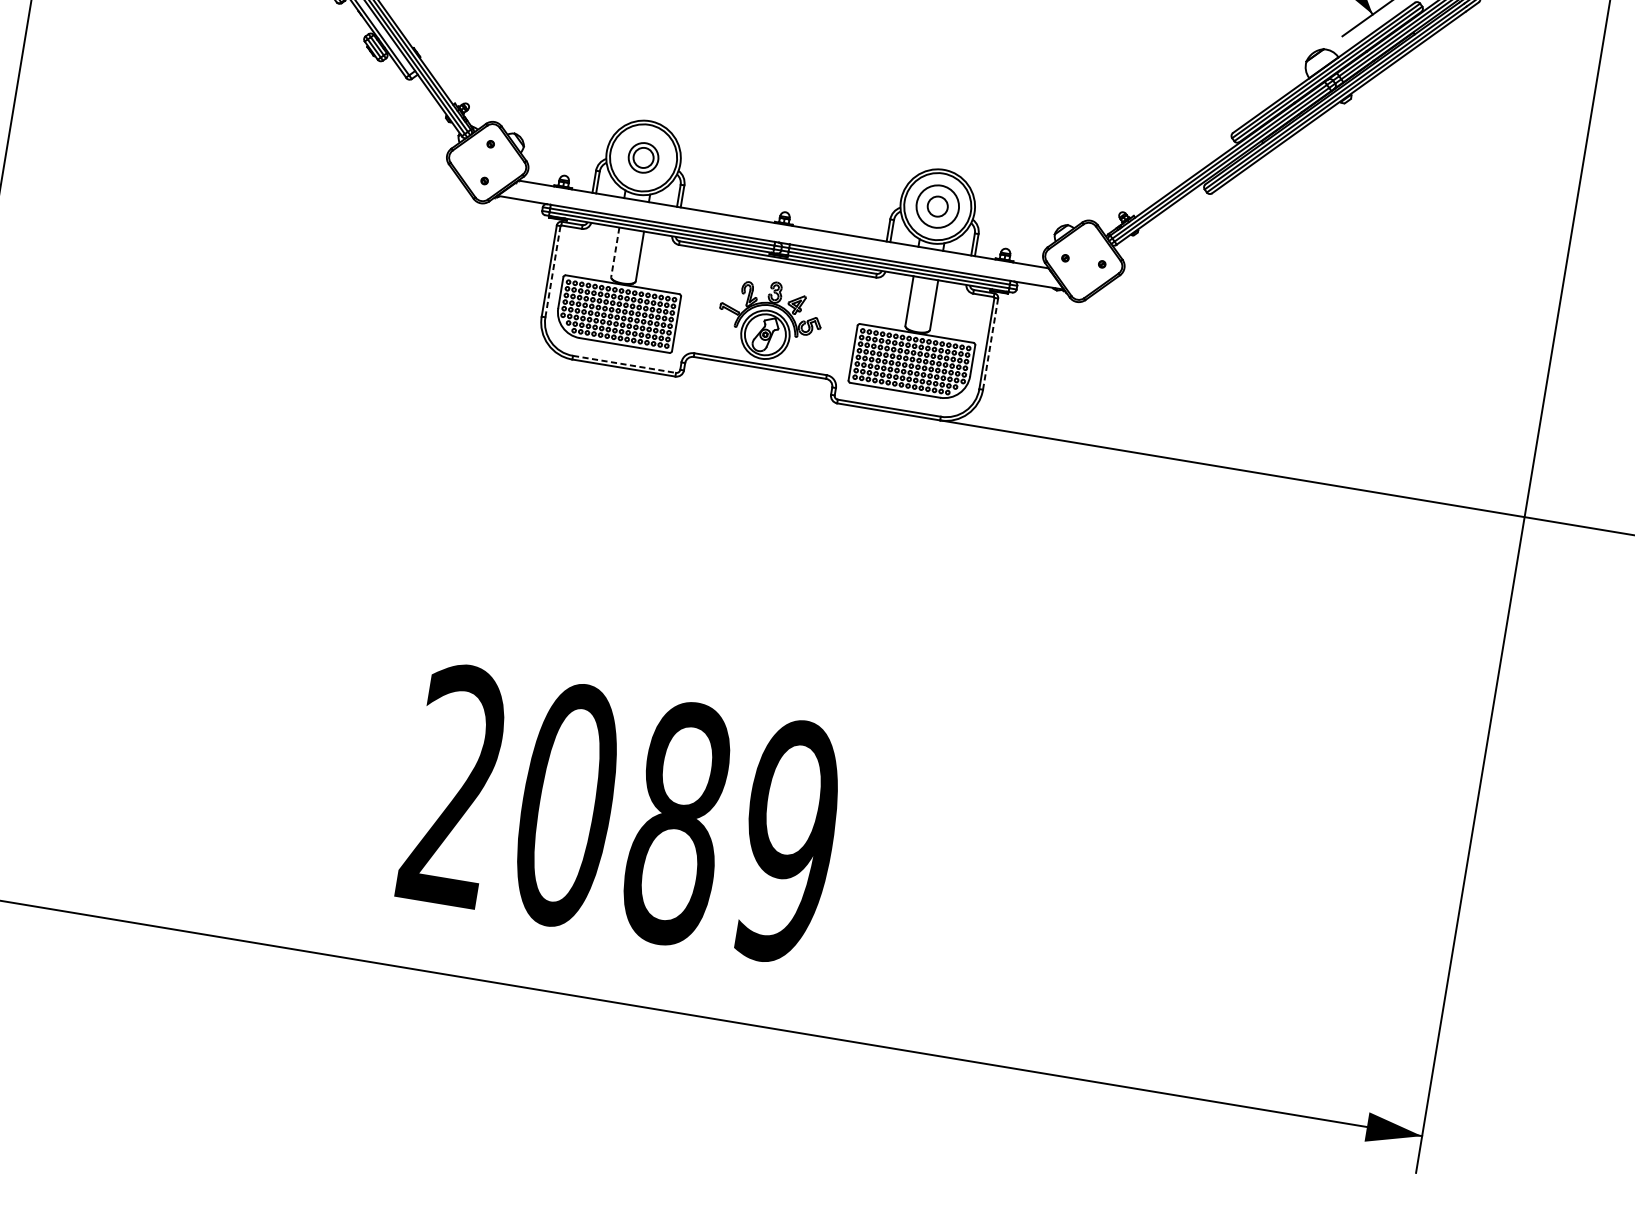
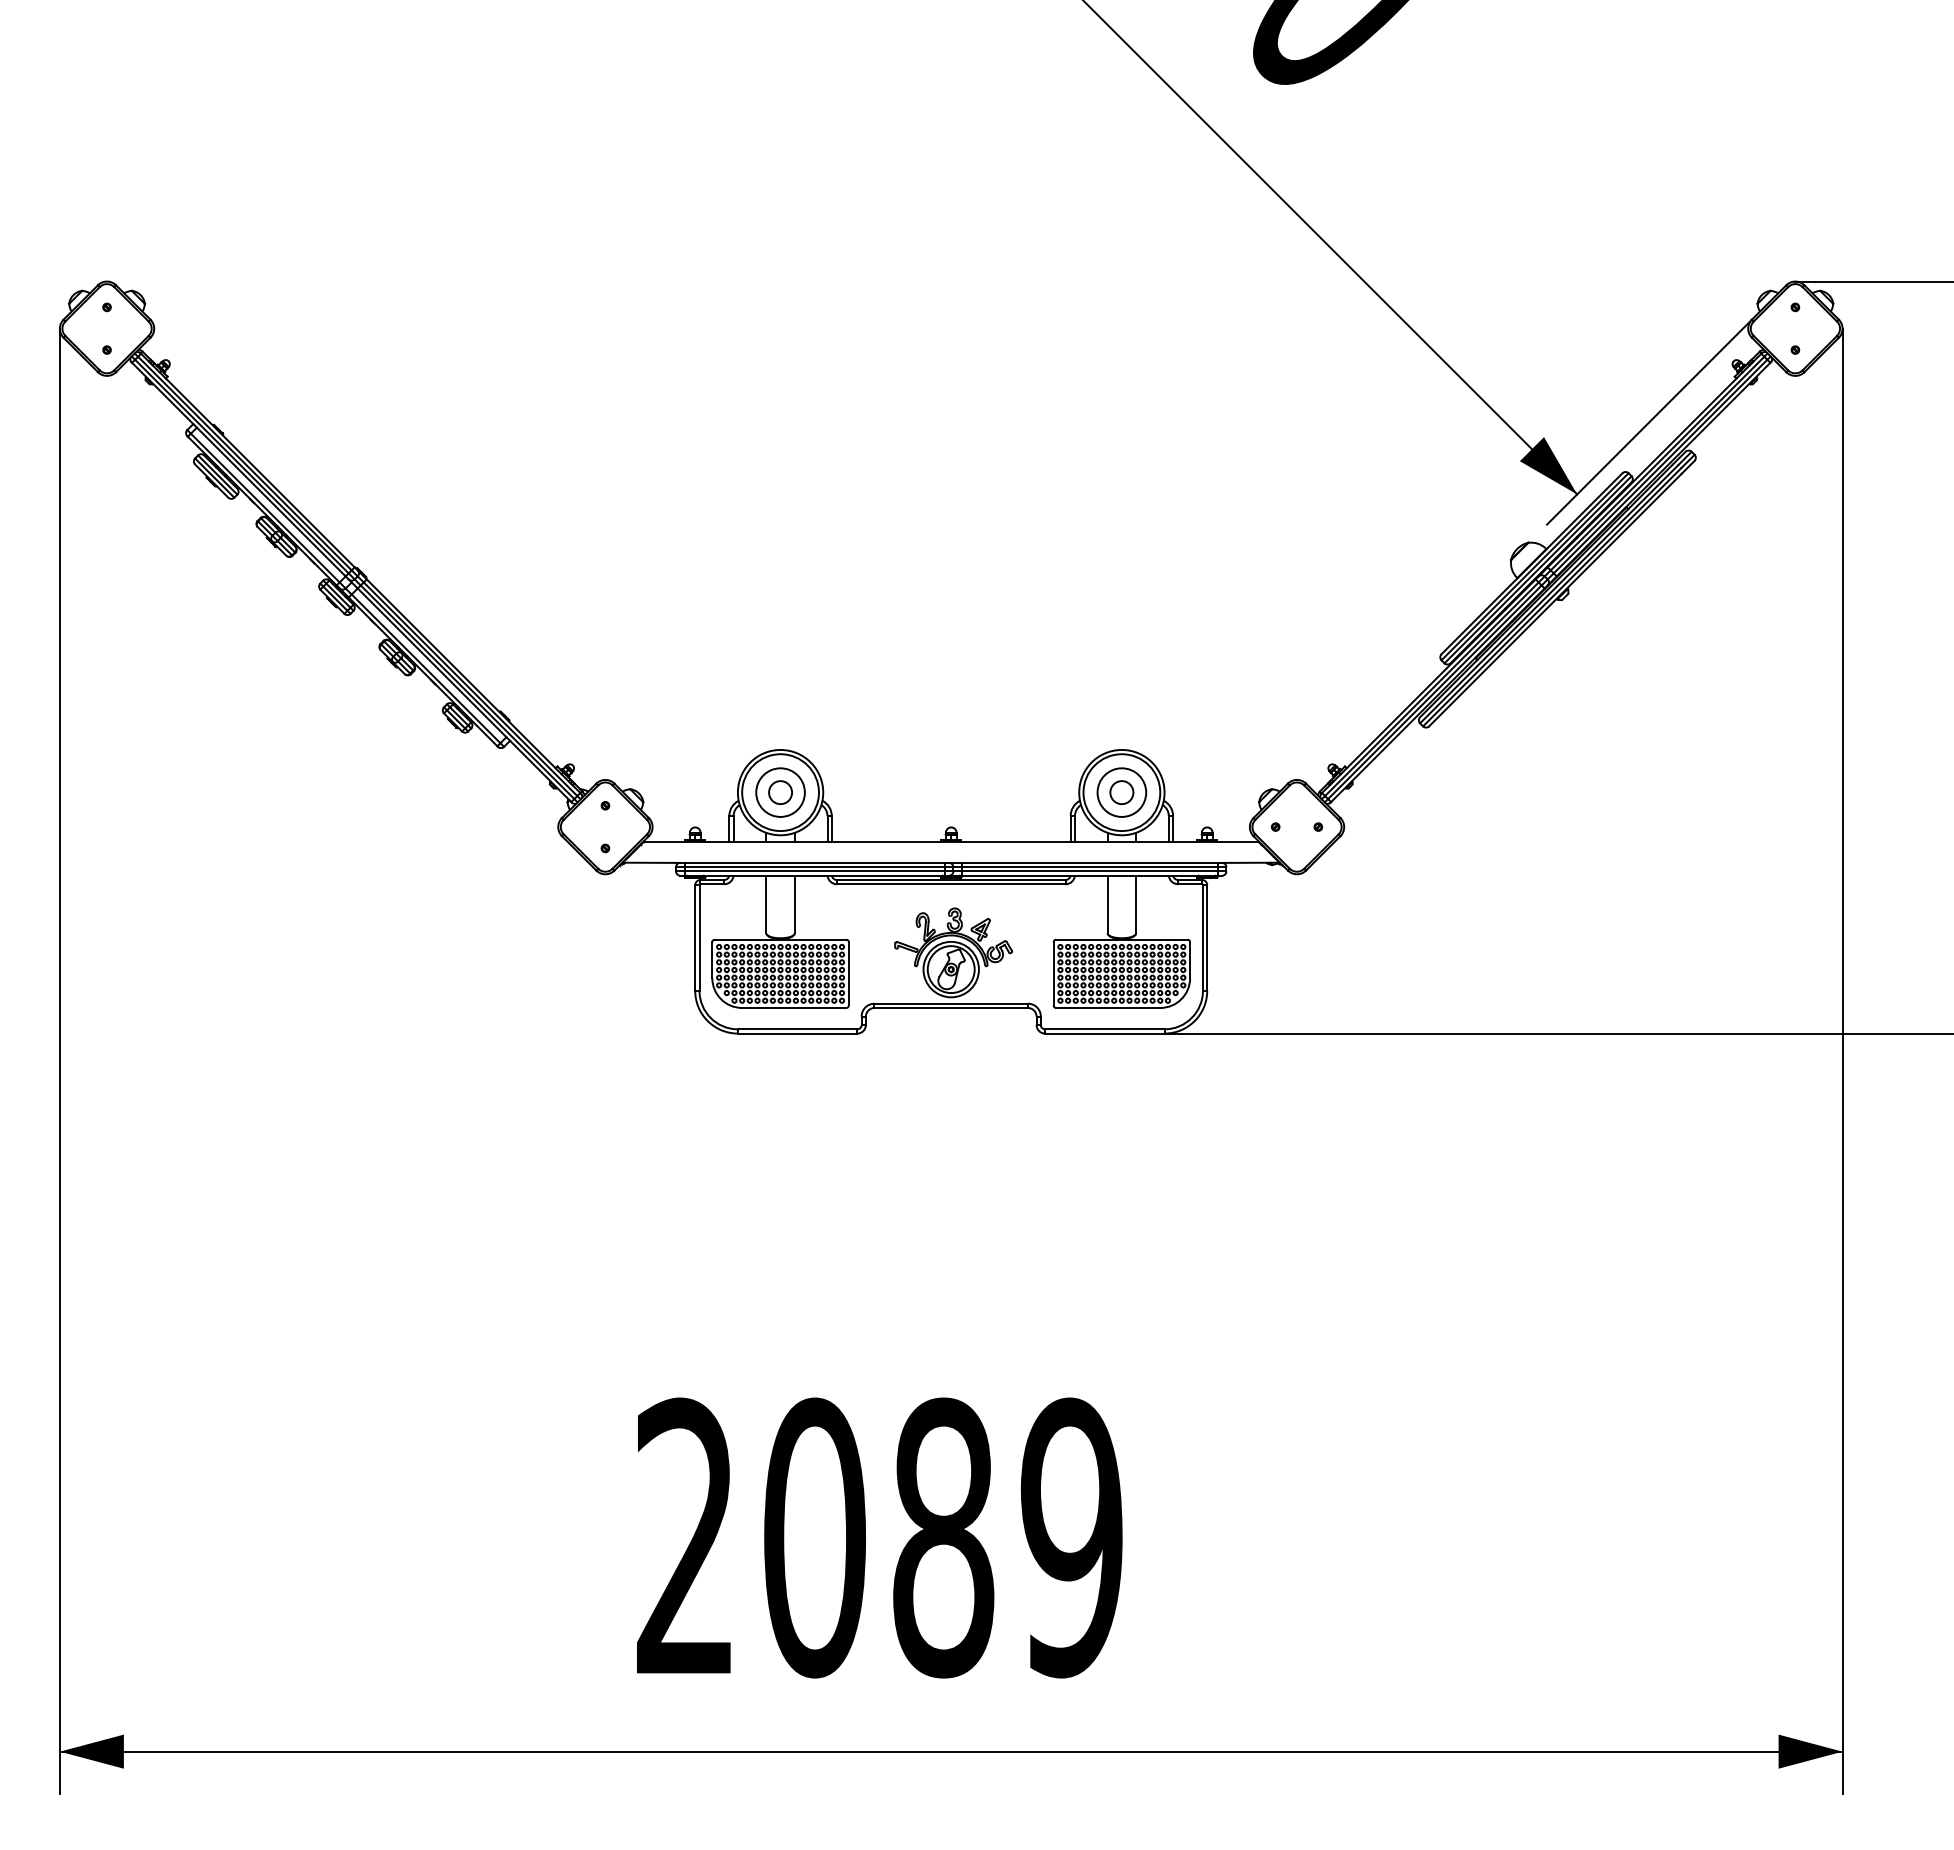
circle: (643, 157) -> (780, 792), size x1.43
line: (615, 252) -> (766, 904), dashed -> solid
line: (552, 272) -> (699, 938), dashed -> solid
line: (990, 344) -> (1207, 938), dashed -> solid
line: (624, 364) -> (797, 1029), dashed -> solid

